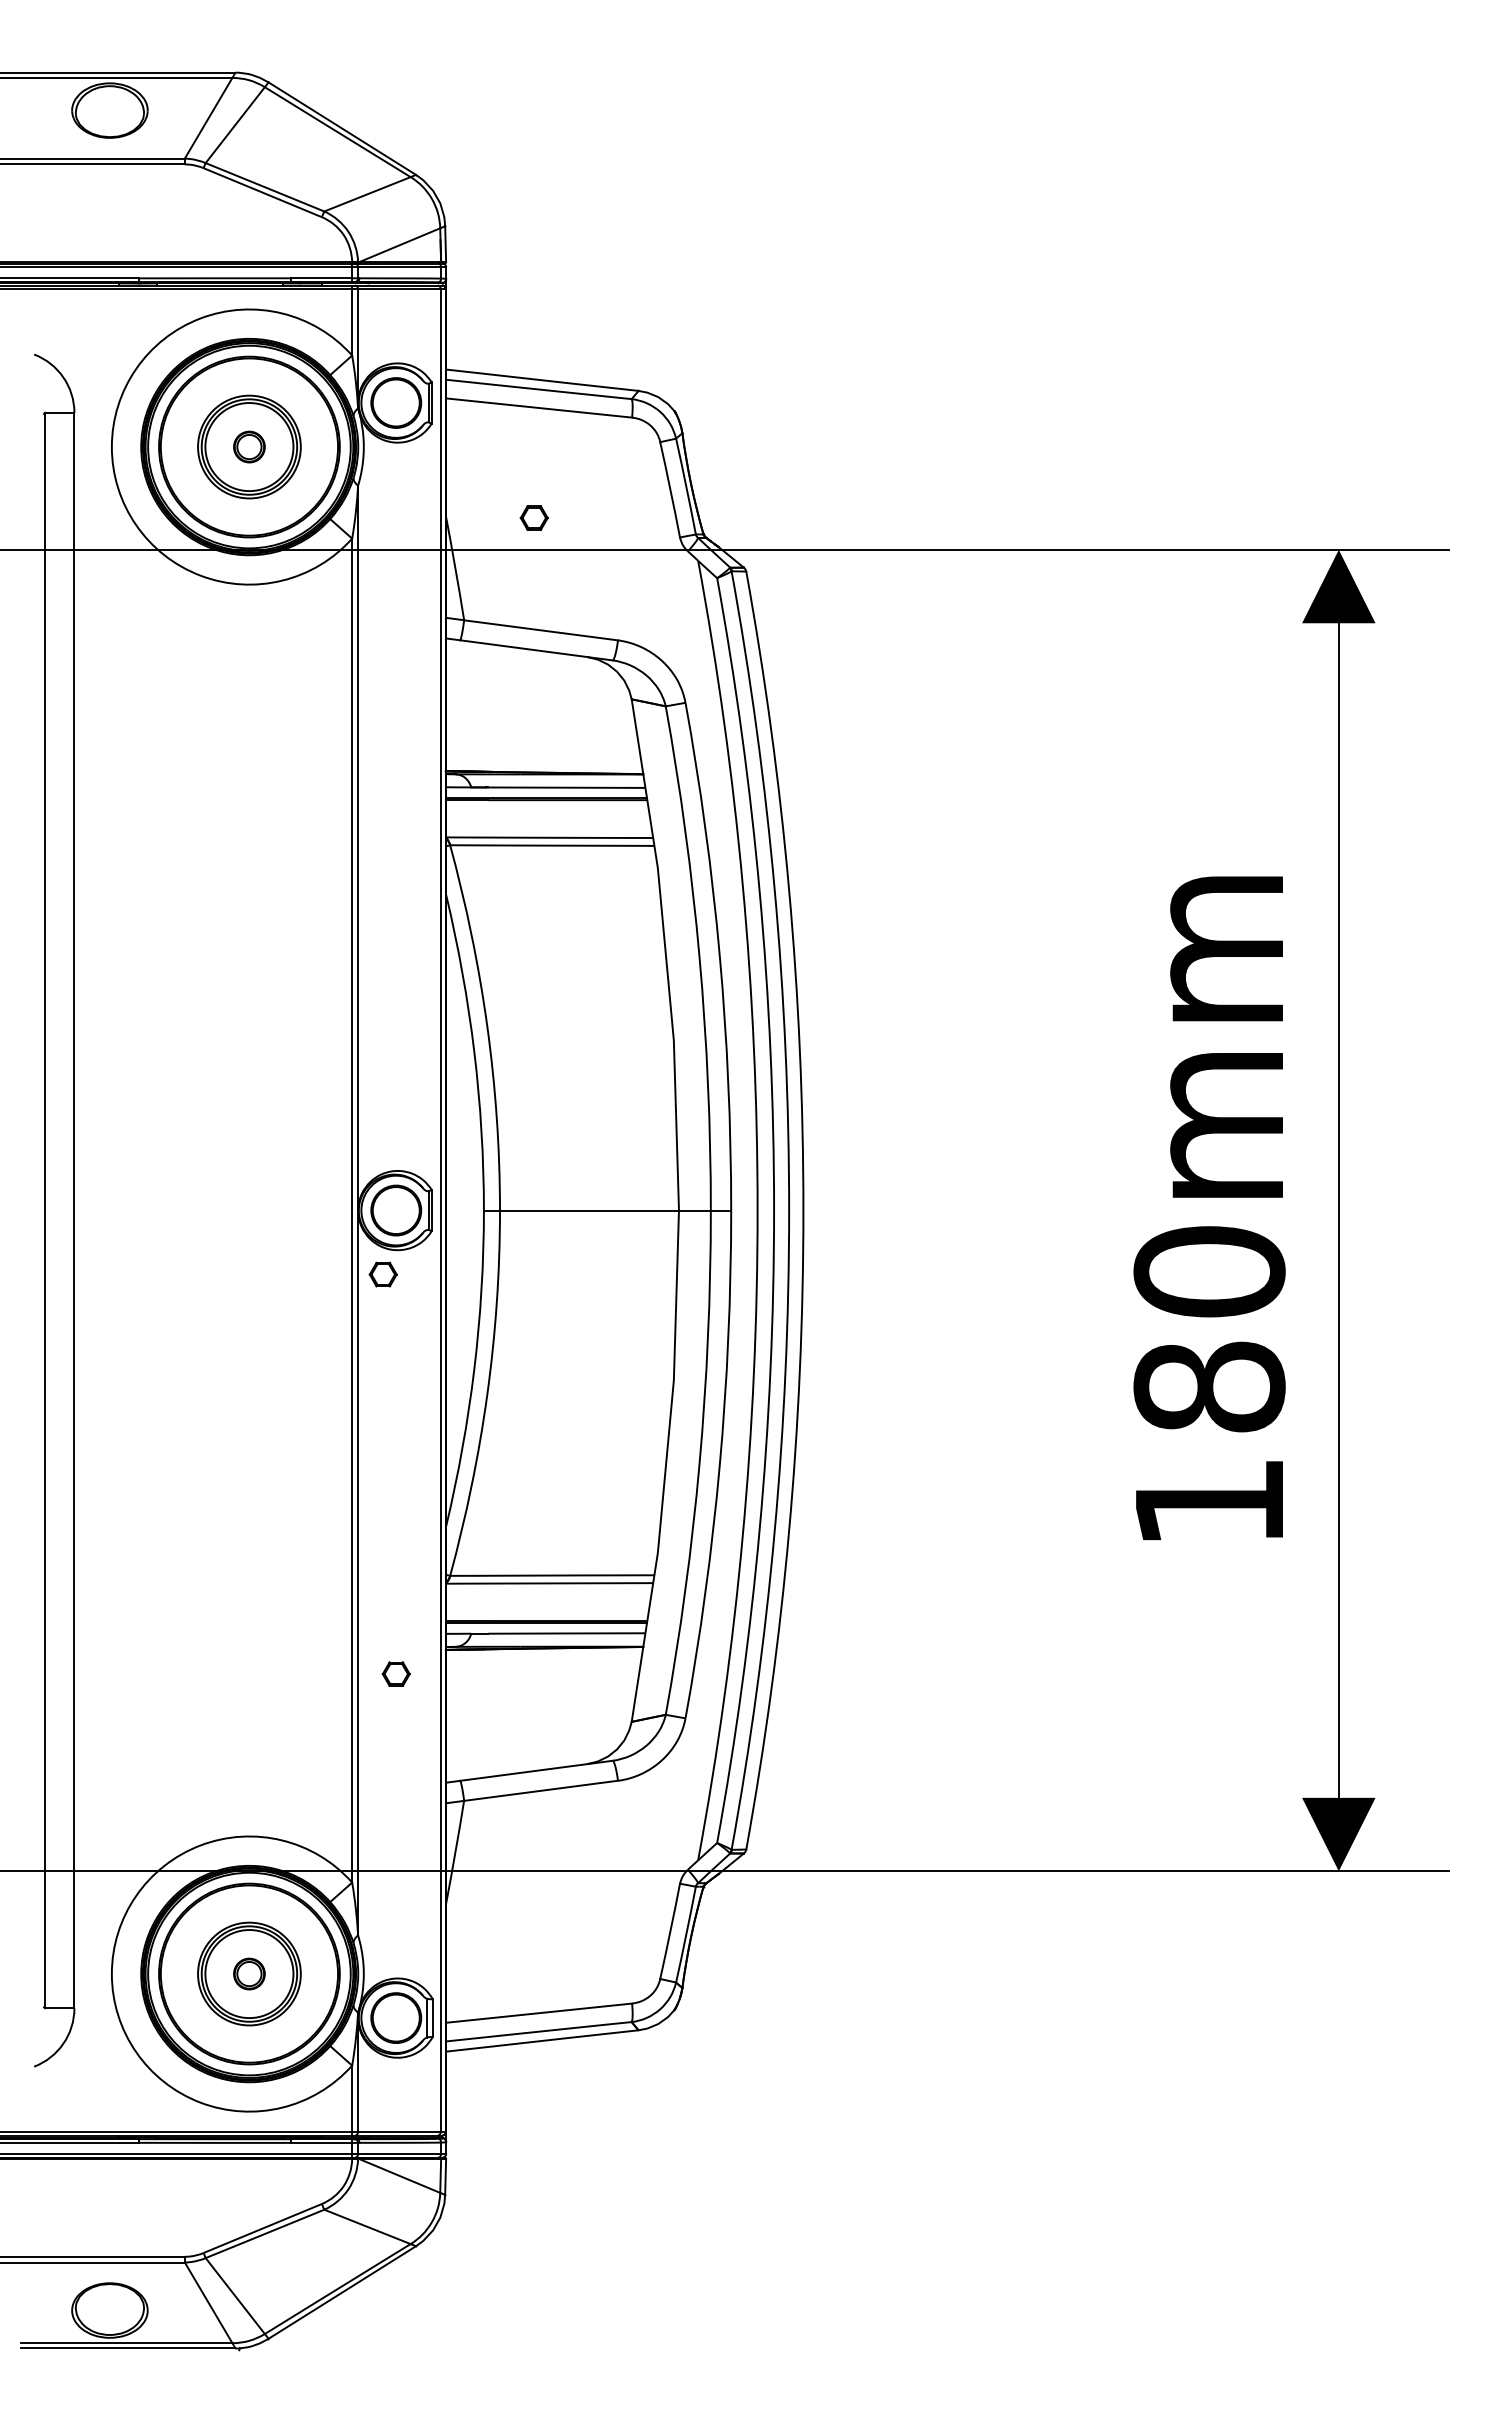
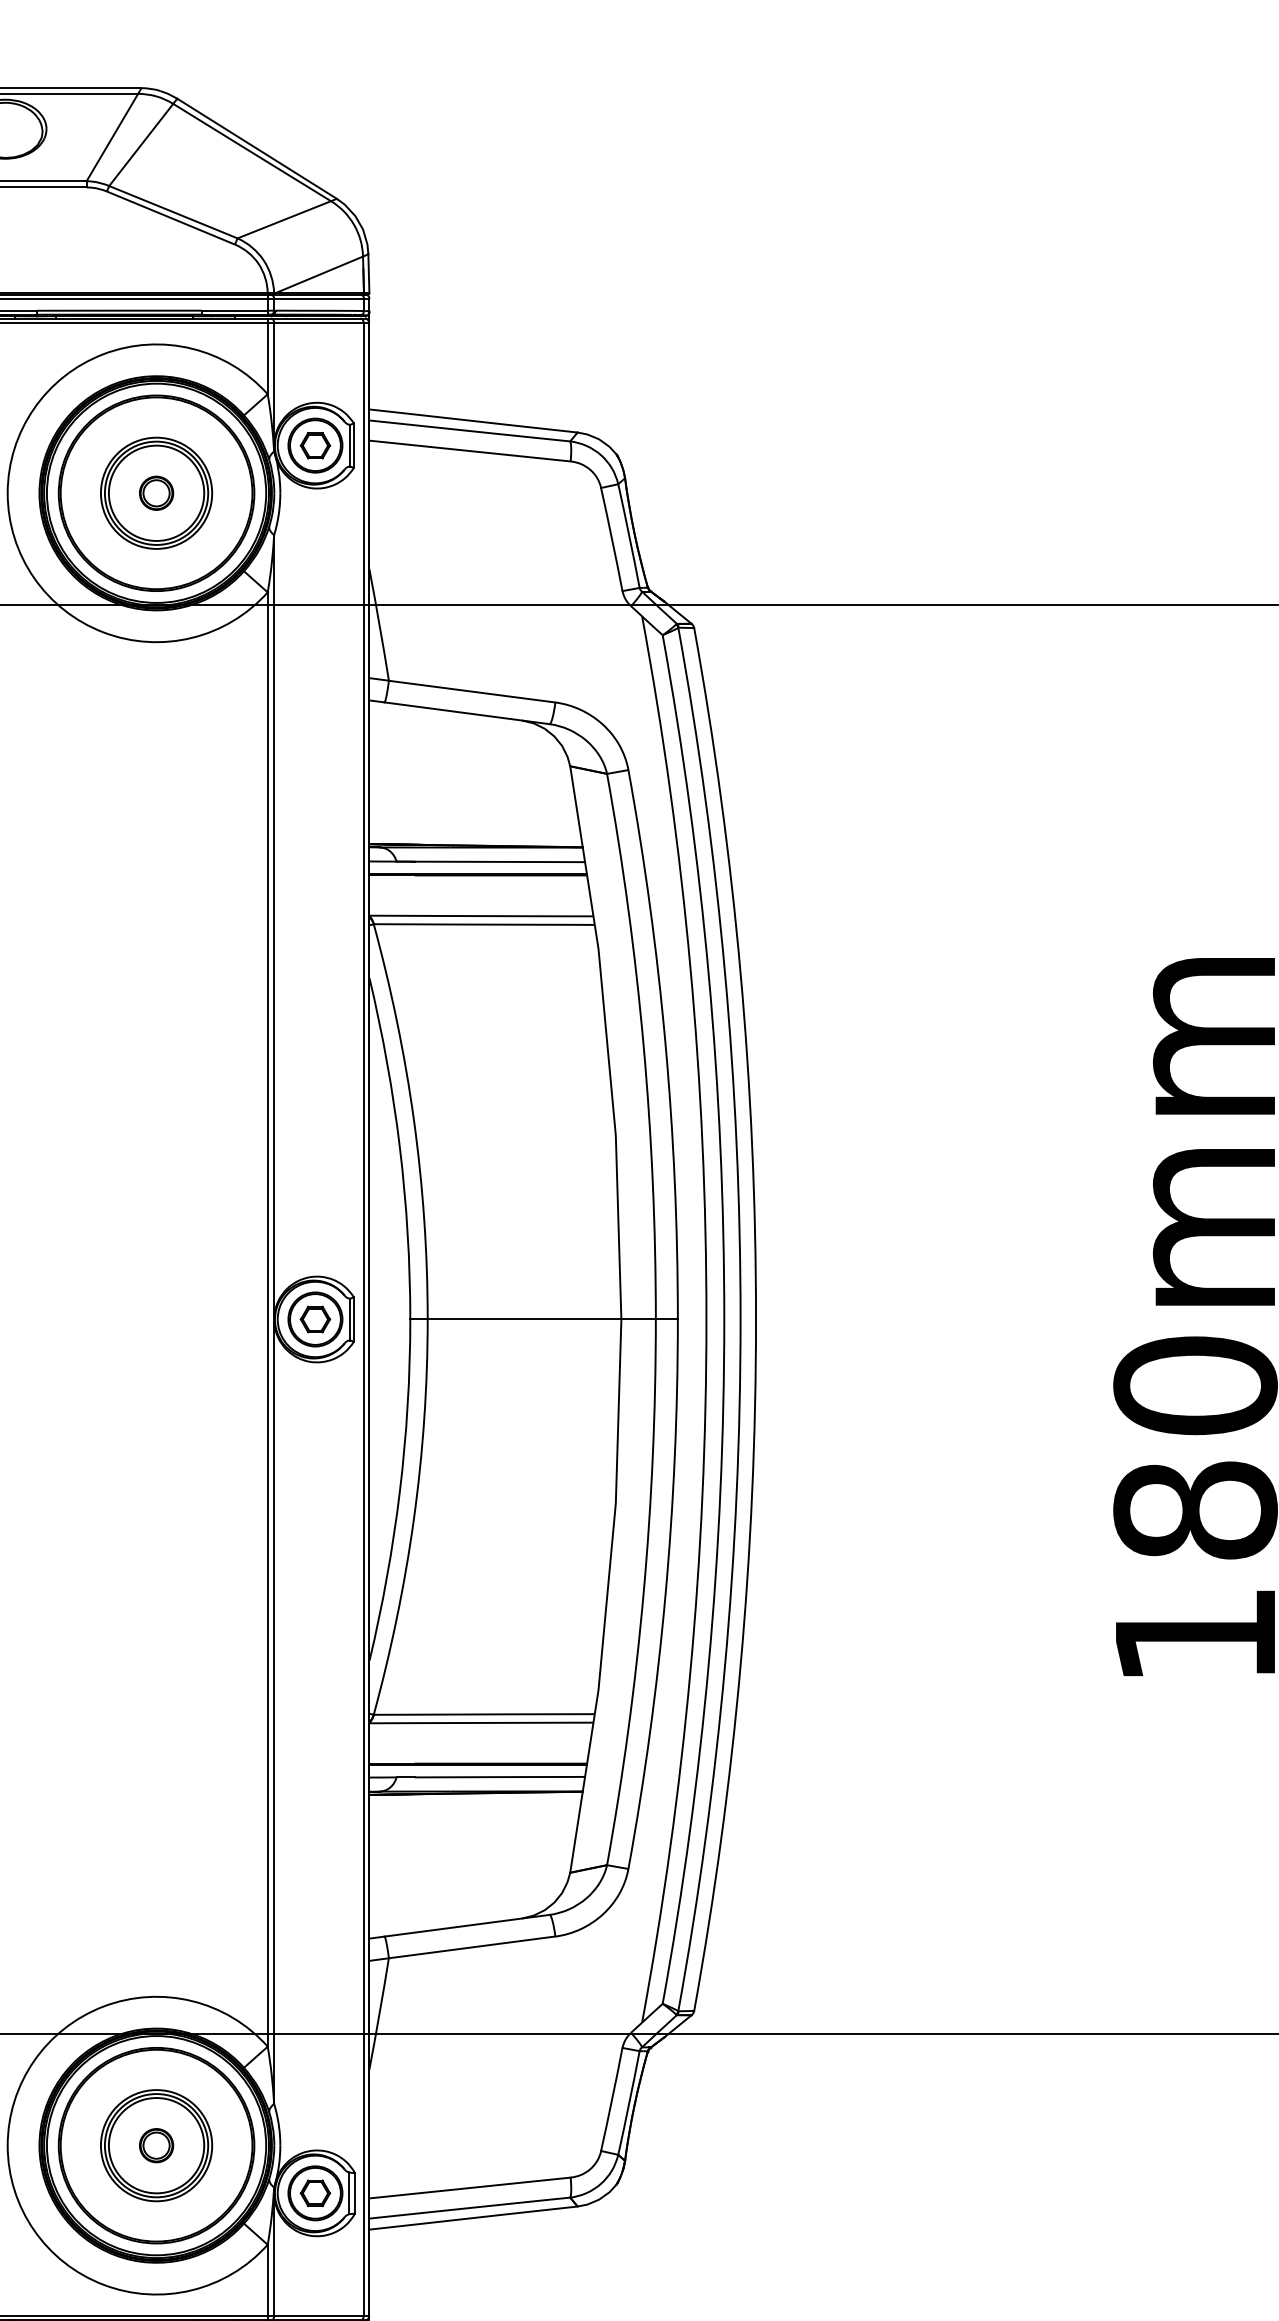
part: (533, 517) -> (314, 445), moved
part: (382, 1274) -> (314, 1319), moved
part: (395, 1673) -> (314, 2192), moved

